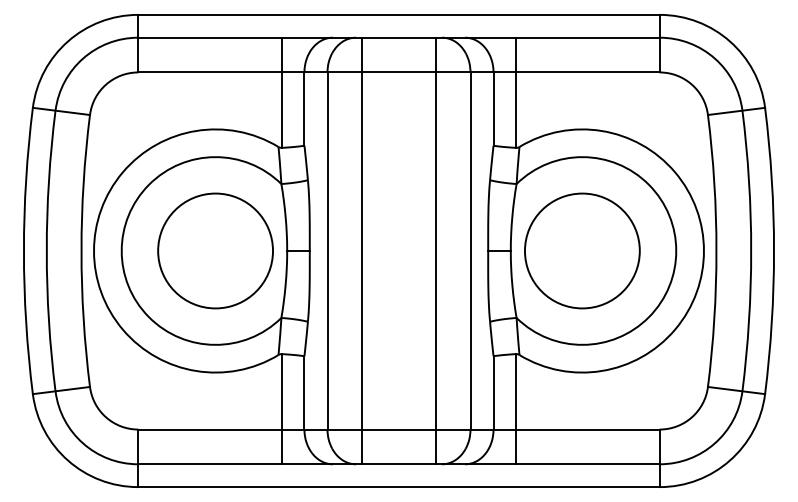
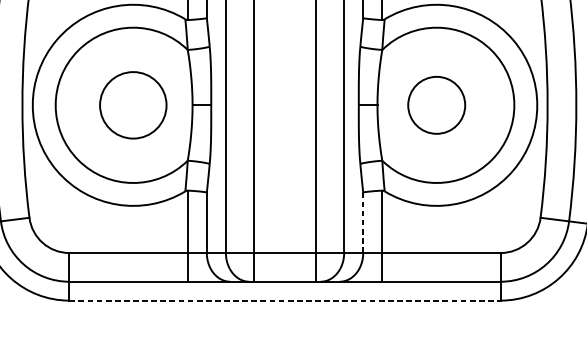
circle: (215, 250) -> (133, 104), size x0.7
circle: (581, 250) -> (435, 104), size x0.6
line: (493, 392) -> (363, 222), solid -> dashed
line: (399, 487) -> (285, 300), solid -> dashed

